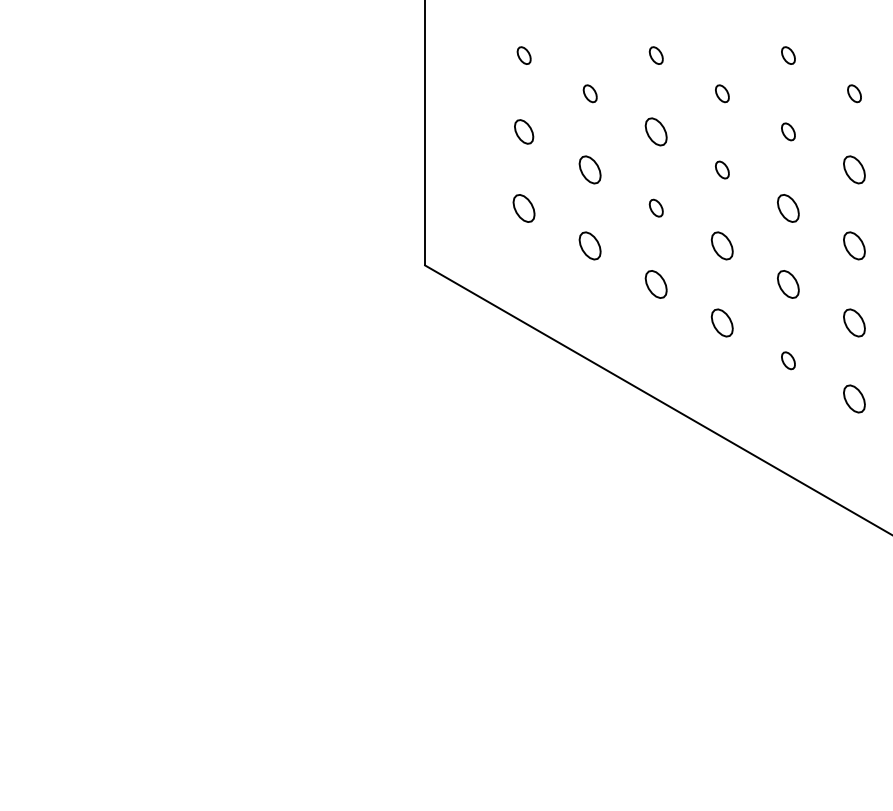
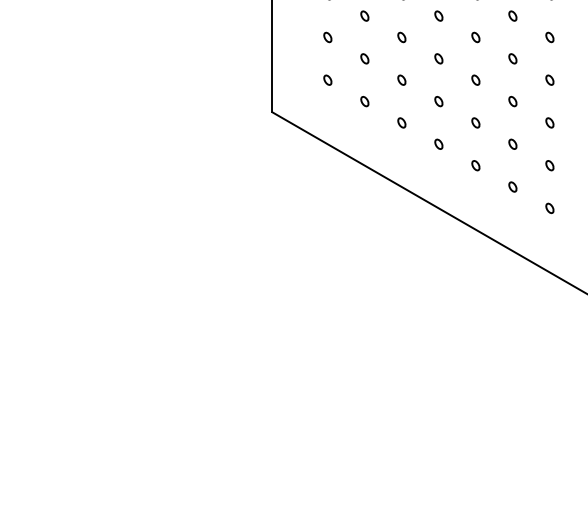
part: (523, 131) -> (327, 37), size x0.71
part: (655, 131) -> (401, 37), size x0.62
part: (589, 169) -> (364, 58), size x0.62
part: (853, 169) -> (512, 58), size x0.62
part: (523, 206) -> (327, 79), size x0.62
part: (787, 206) -> (475, 79), size x0.62
part: (589, 246) -> (364, 101), size x0.62
part: (721, 246) -> (438, 101), size x0.62
part: (853, 246) -> (512, 101), size x0.62
part: (655, 283) -> (401, 122), size x0.62
part: (787, 283) -> (475, 122), size x0.62
part: (721, 321) -> (438, 143), size x0.62
part: (853, 321) -> (512, 143), size x0.62
part: (853, 397) -> (512, 186), size x0.62

